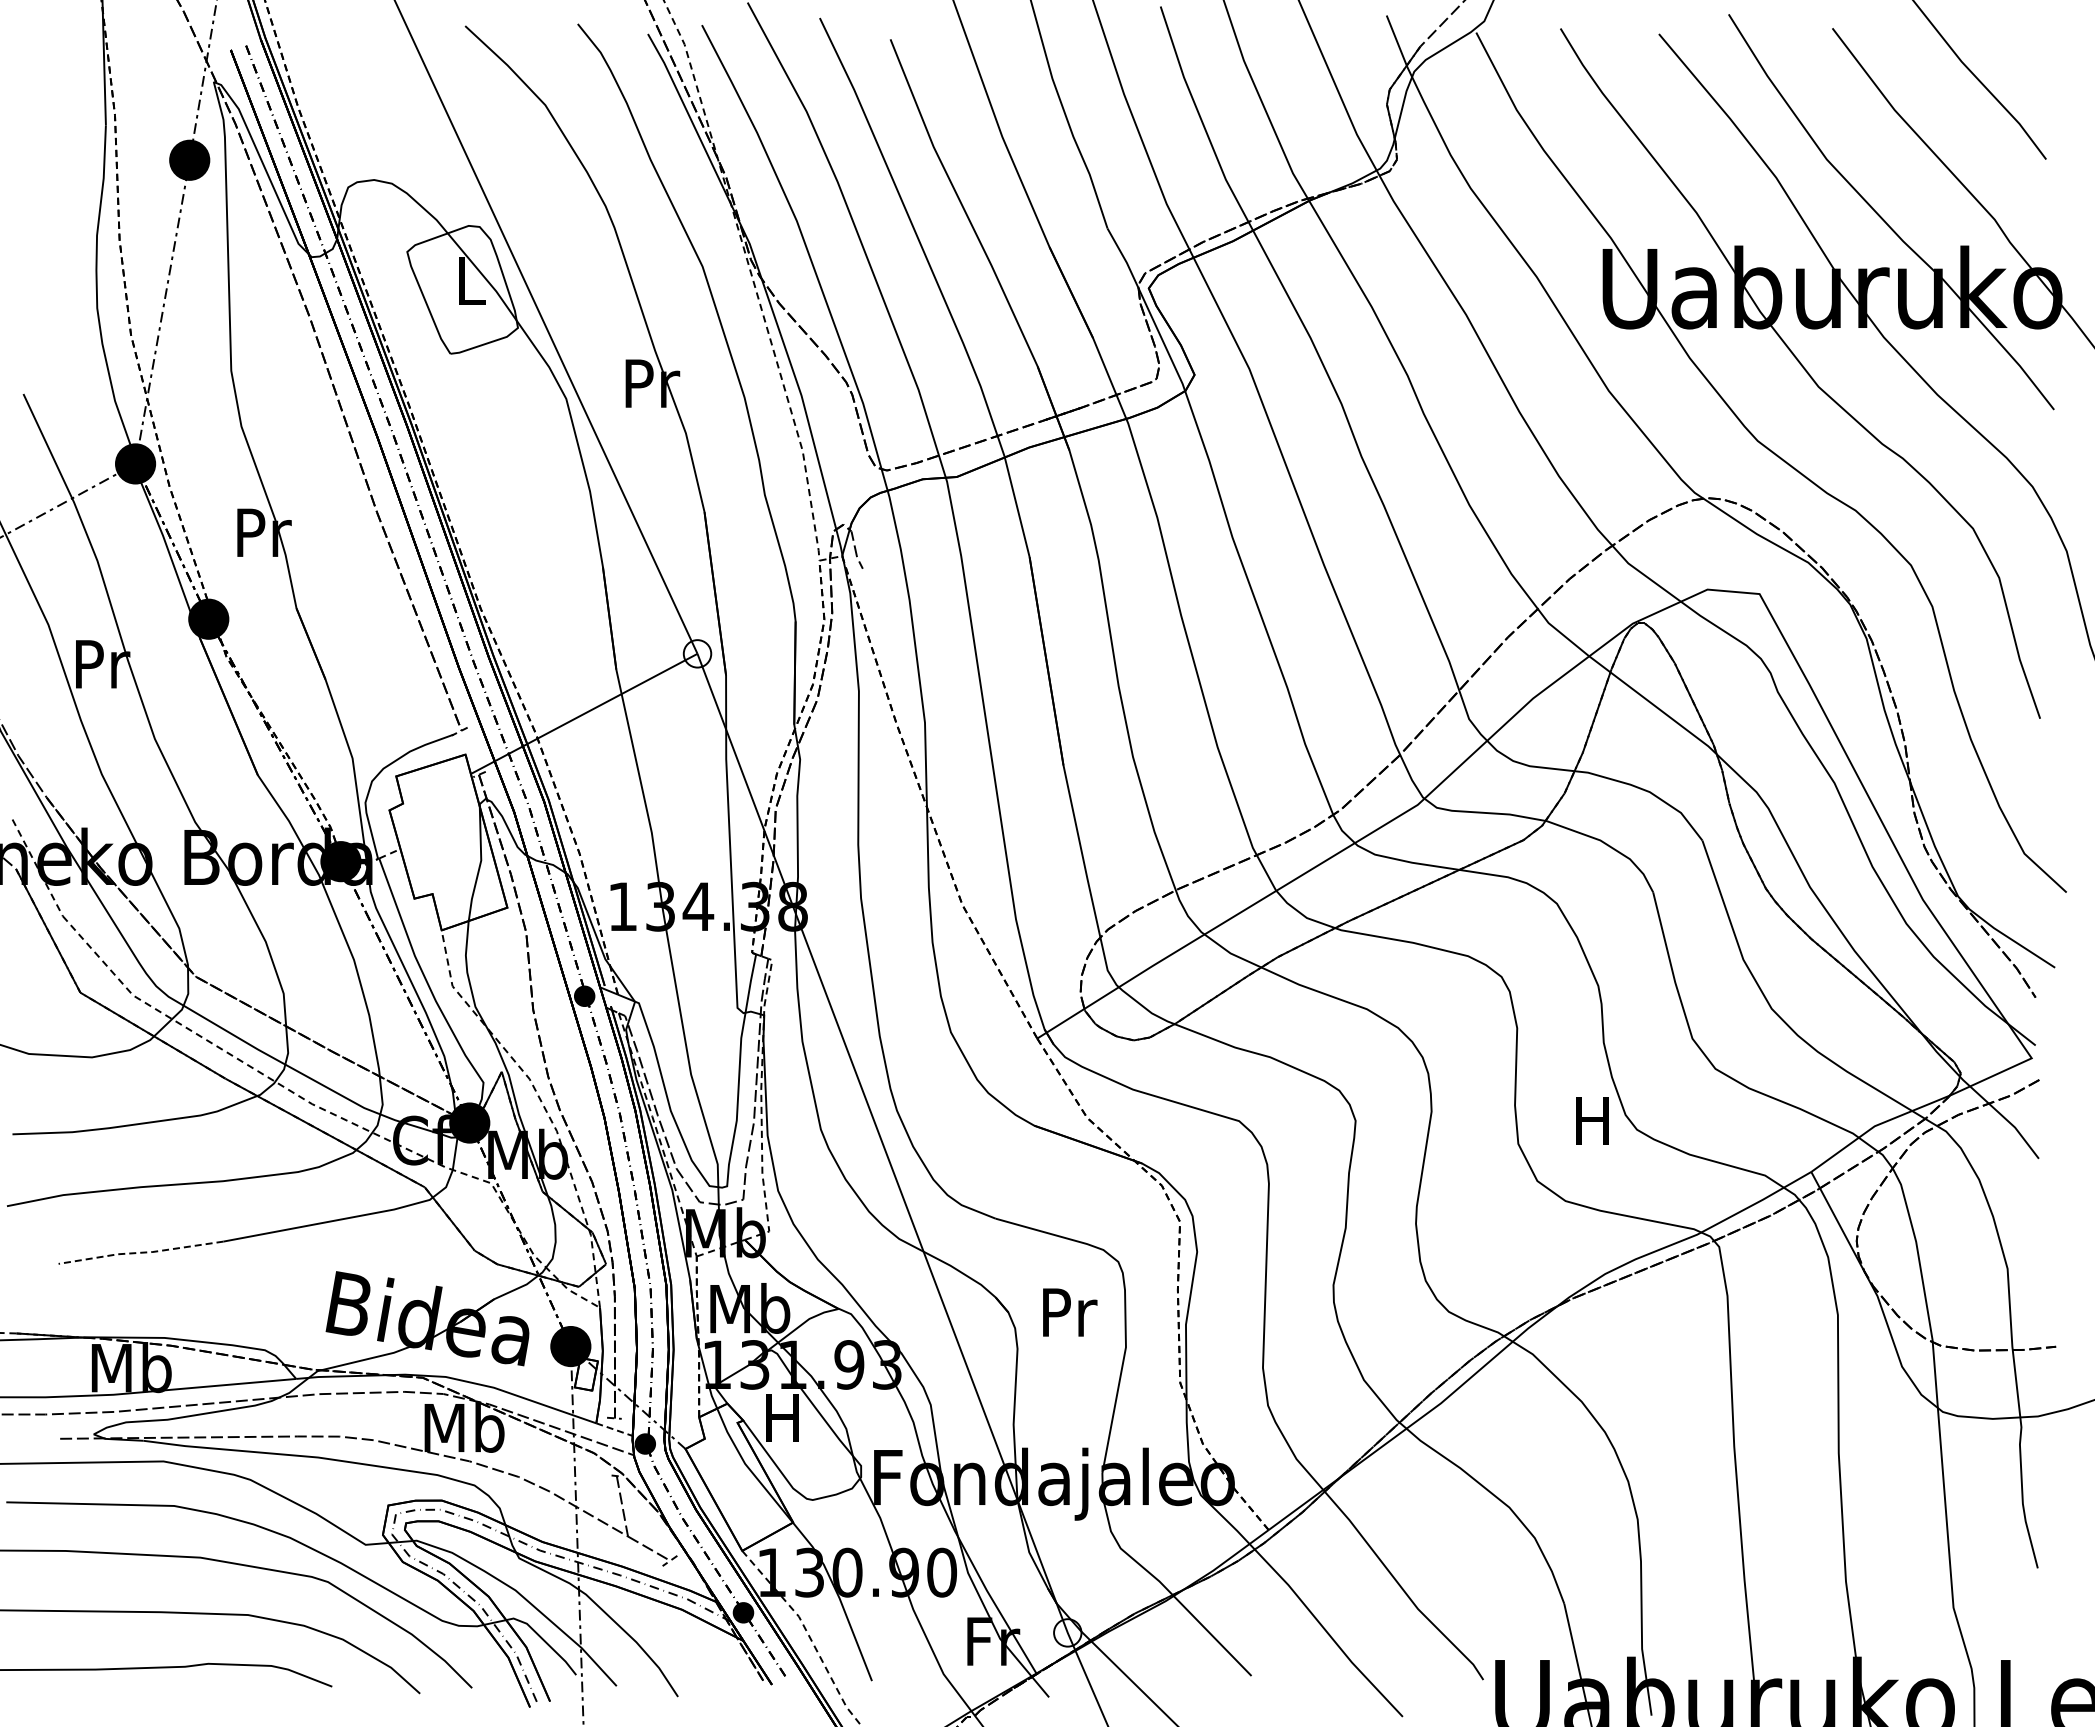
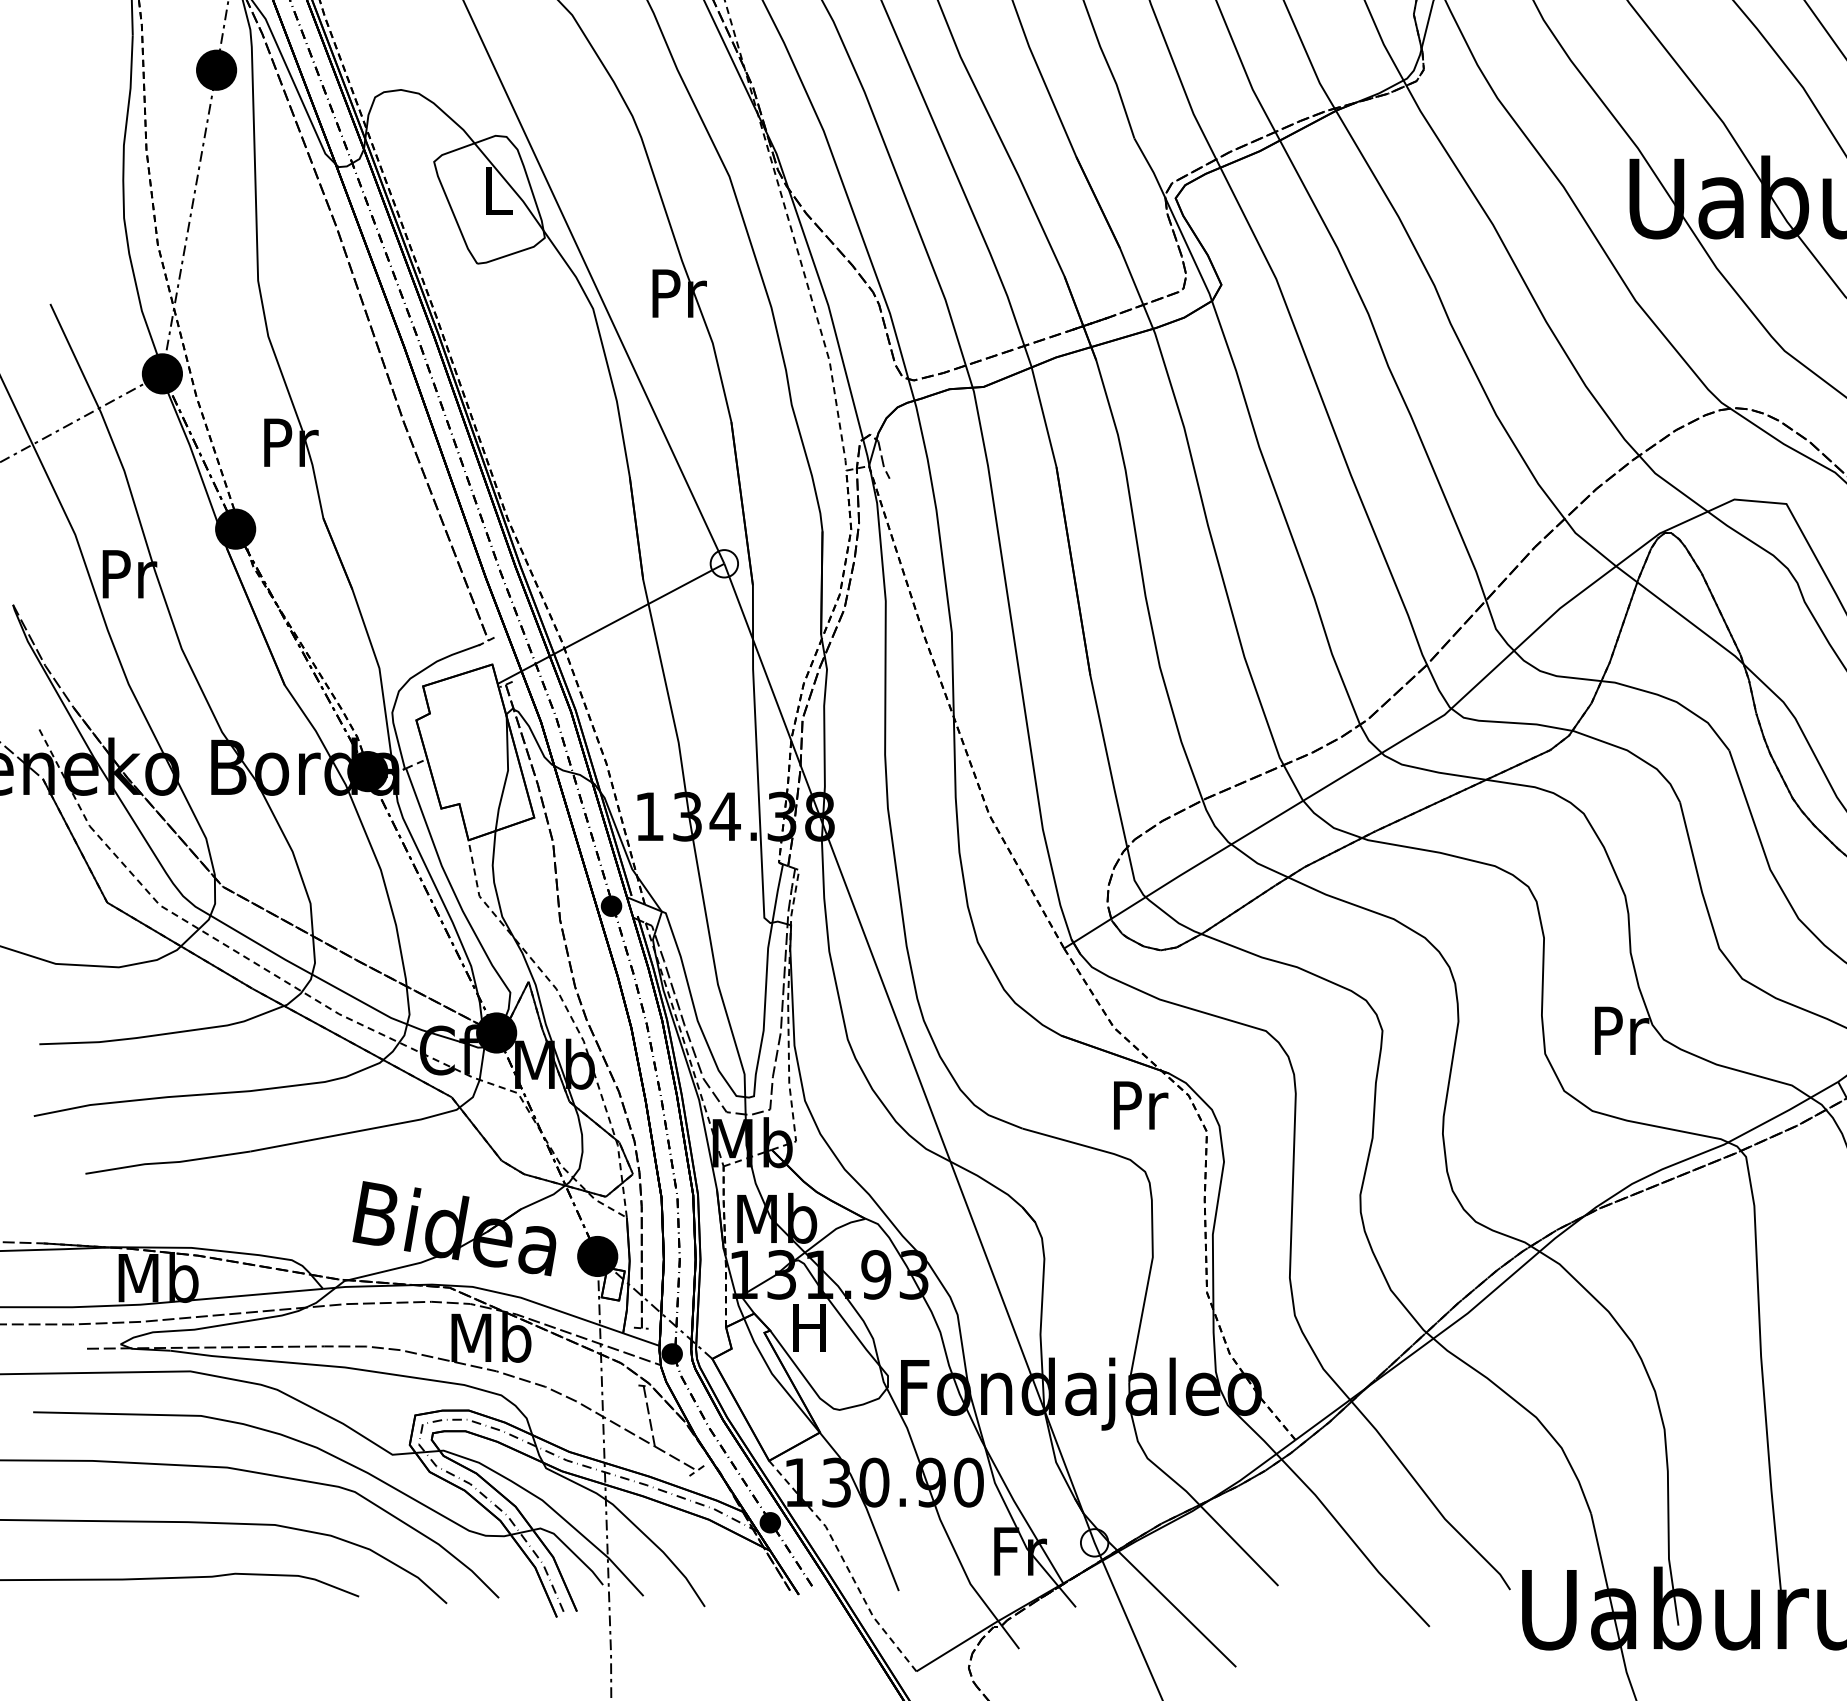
text: (1595, 1120) -> (1622, 1030), H -> Pr
line: (140, 1252) -> (167, 1162), dashed -> solid
text: (1070, 1312) -> (1141, 1105), moved
line: (615, 1429) -> (642, 1339), dashed -> solid

